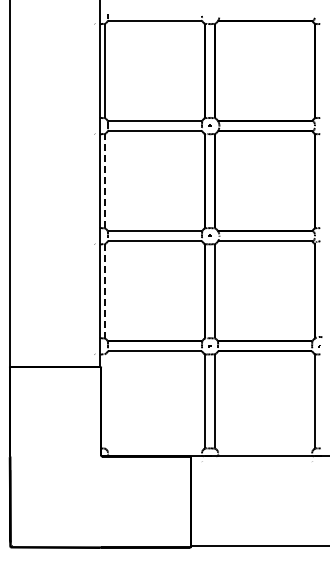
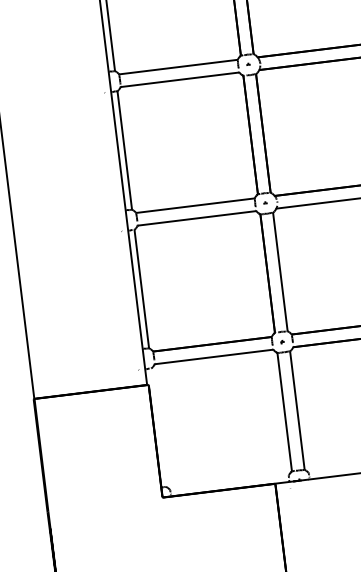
line: (105, 180) -> (125, 149), dashed -> solid
line: (105, 290) -> (142, 287), dashed -> solid

